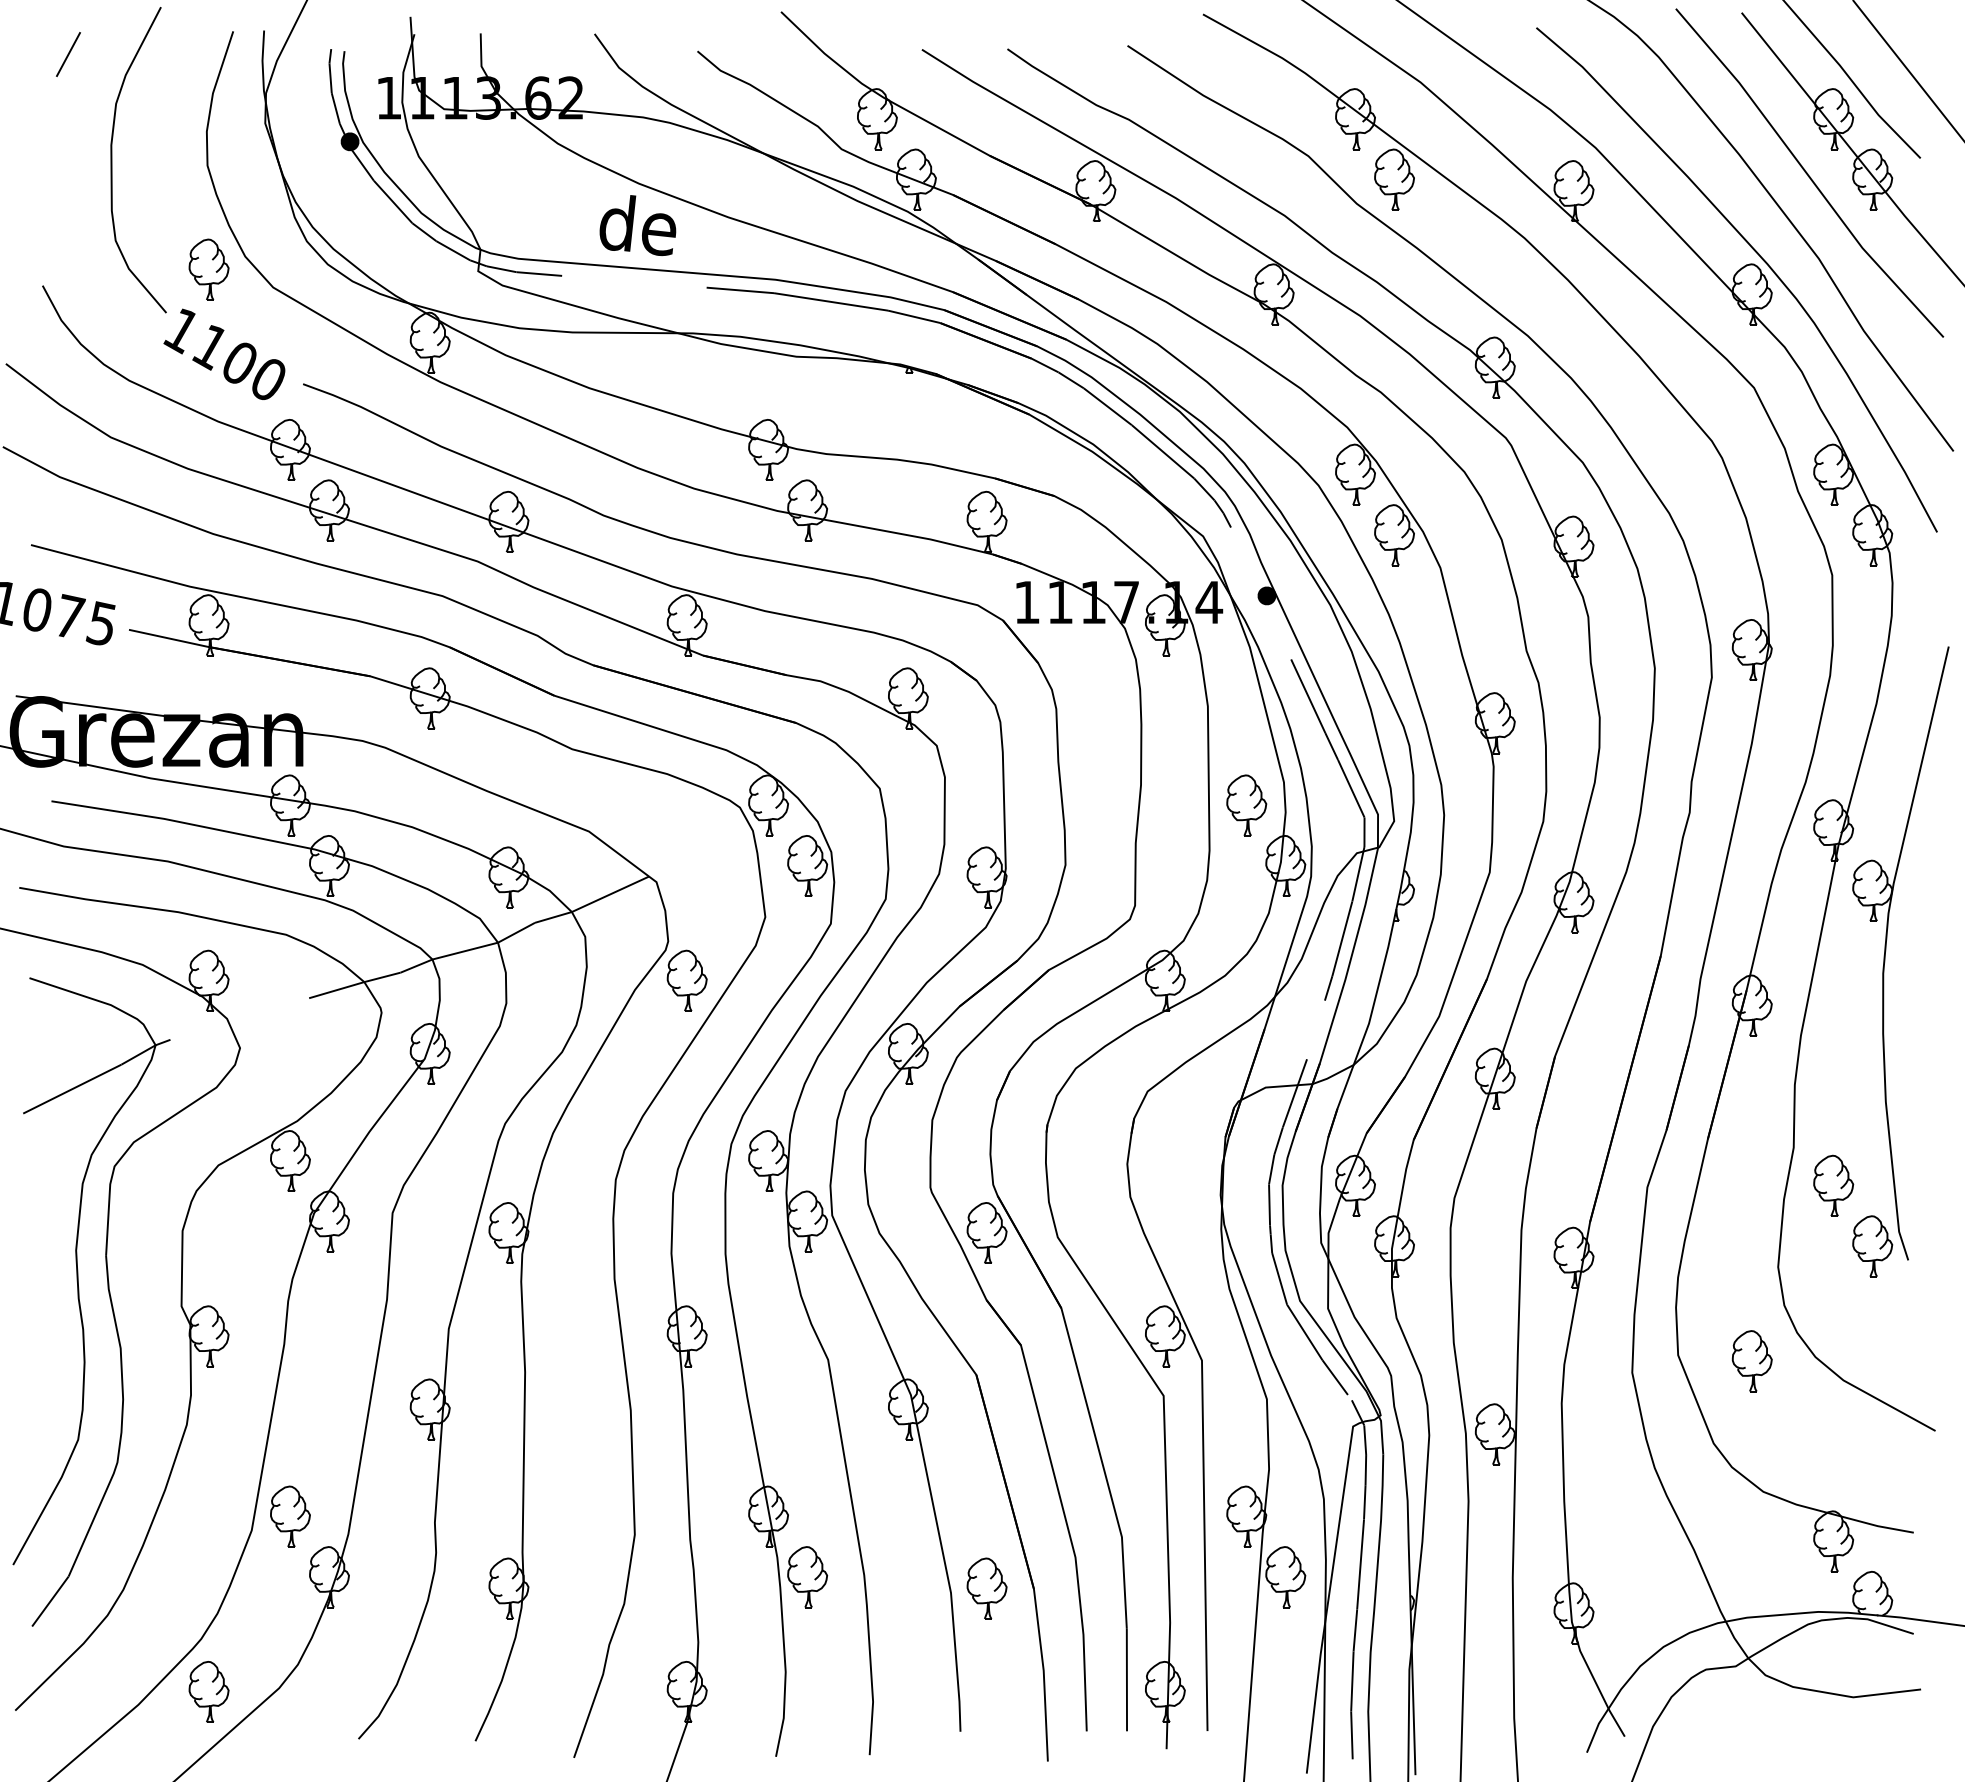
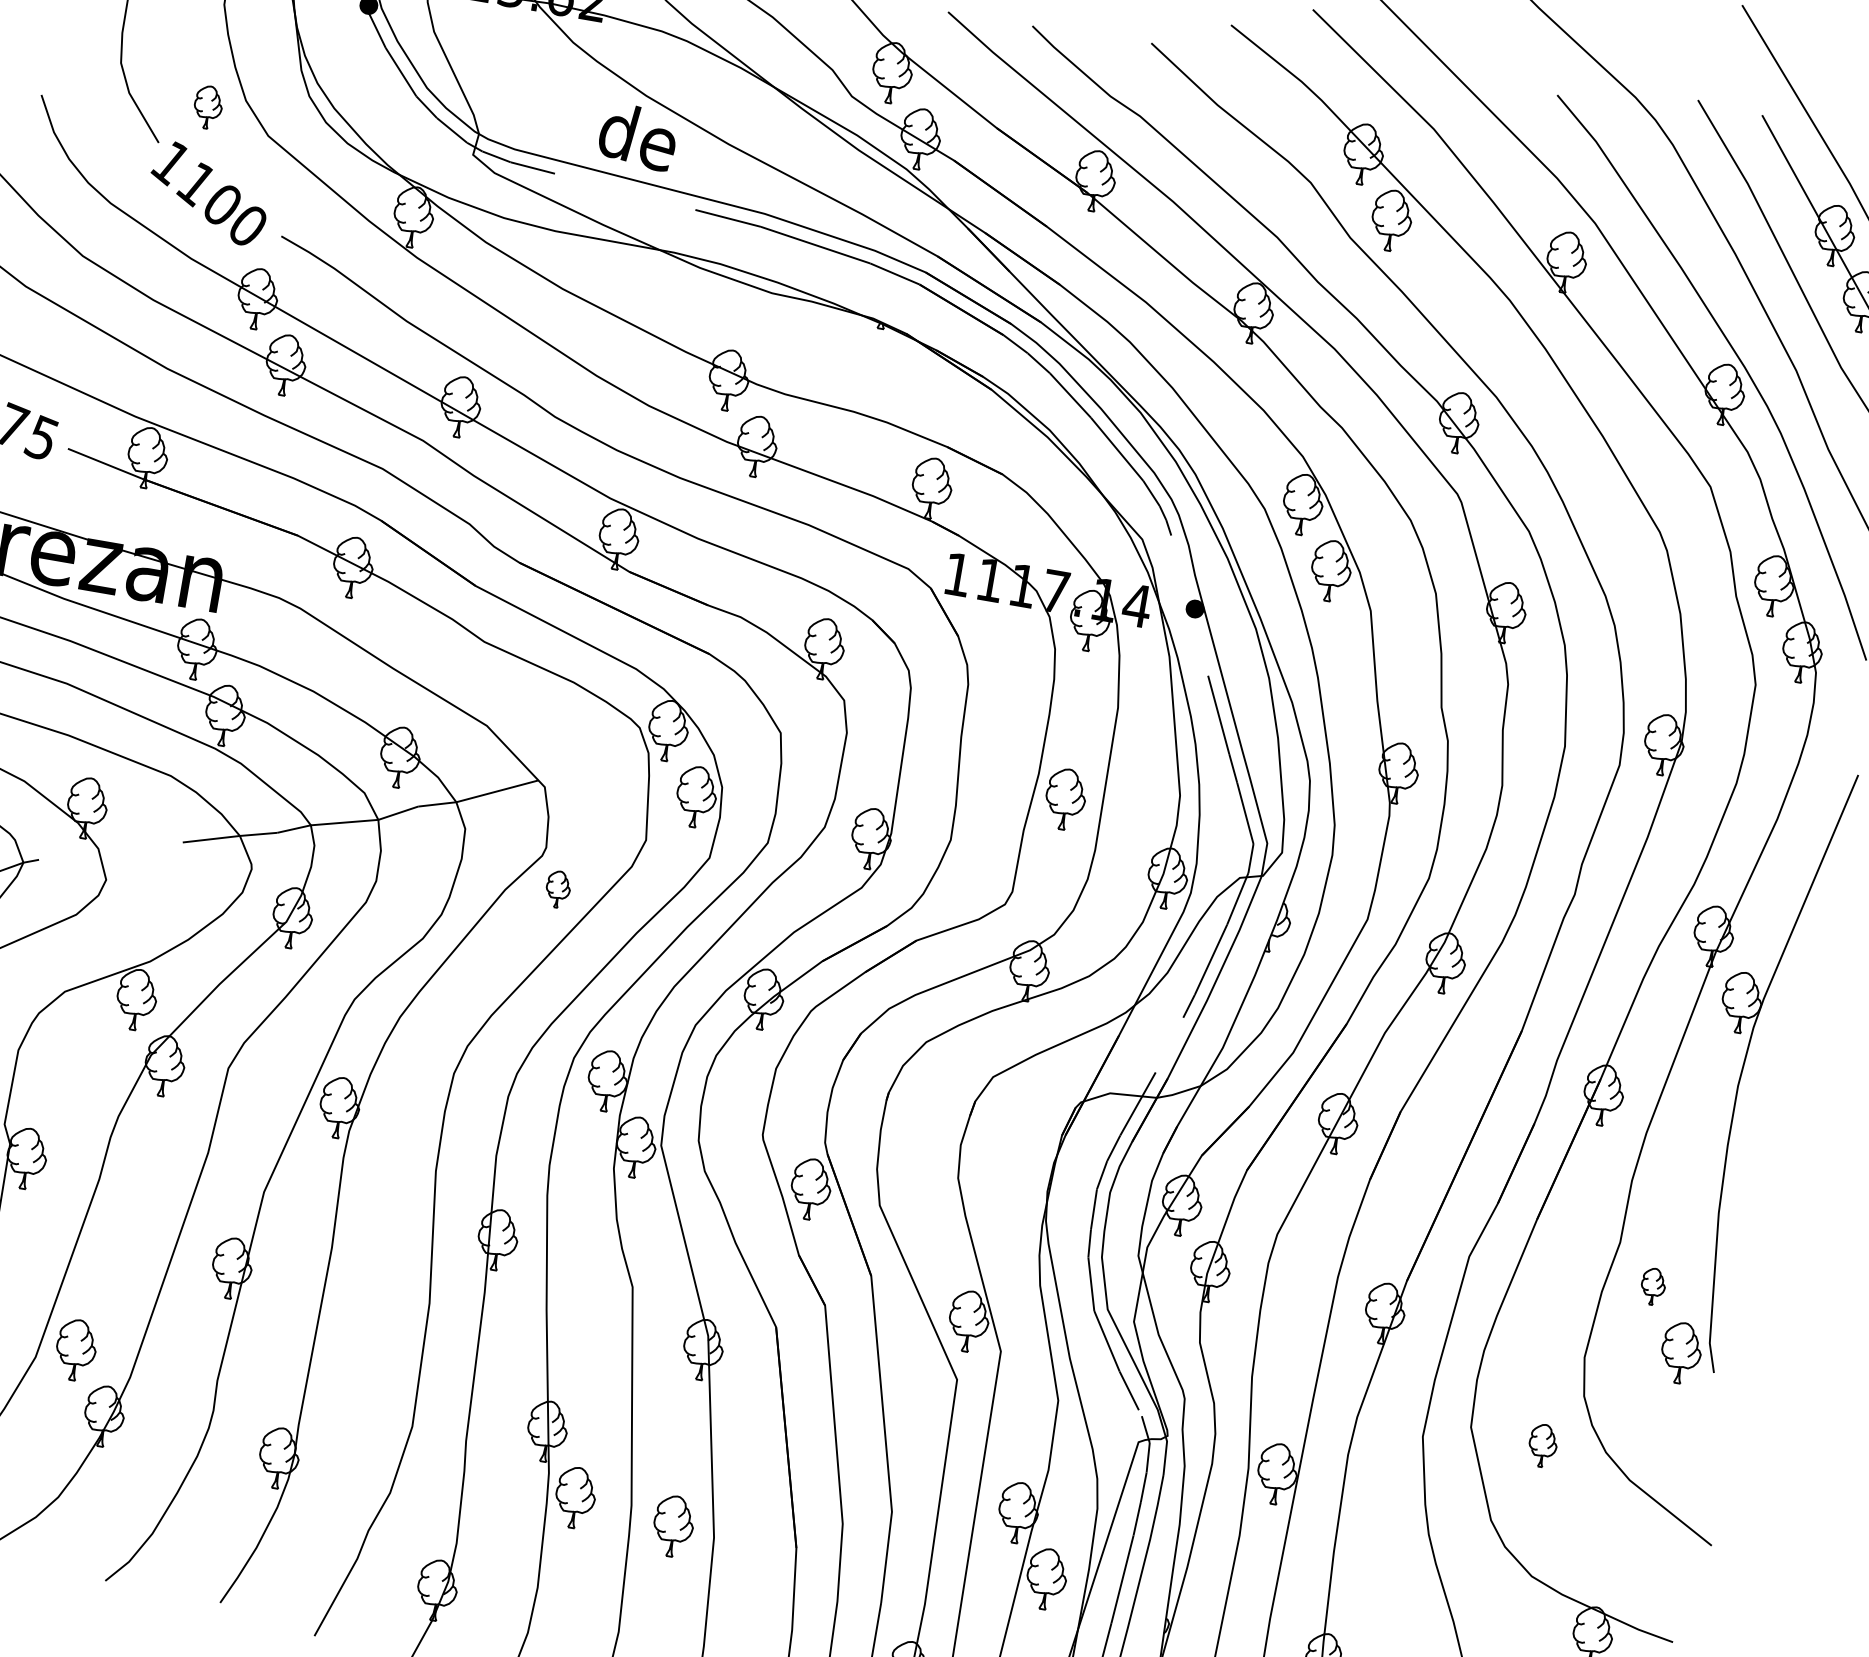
part: (208, 269) -> (207, 107), size x0.7
part: (1246, 805) -> (1065, 799), moved
part: (686, 980) -> (557, 889), size x0.6
part: (1833, 1185) -> (1653, 1286), size x0.6
part: (1751, 1361) -> (1542, 1445), size x0.7
part: (986, 1588) -> (672, 1526), moved

